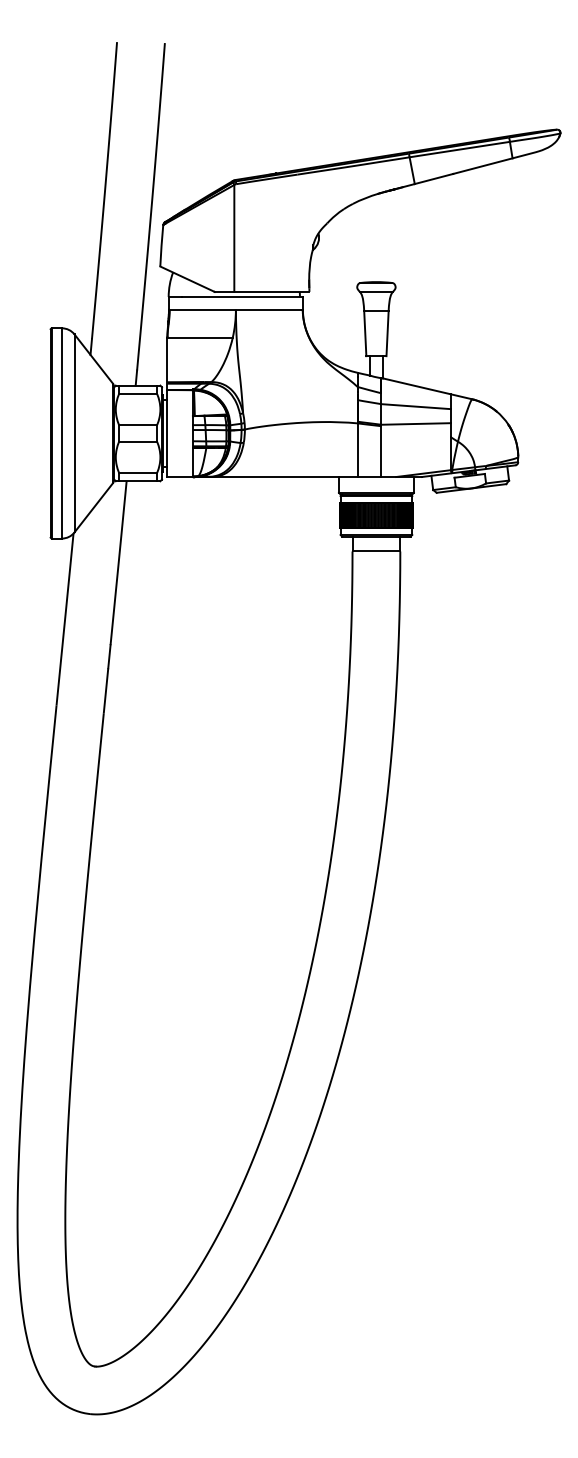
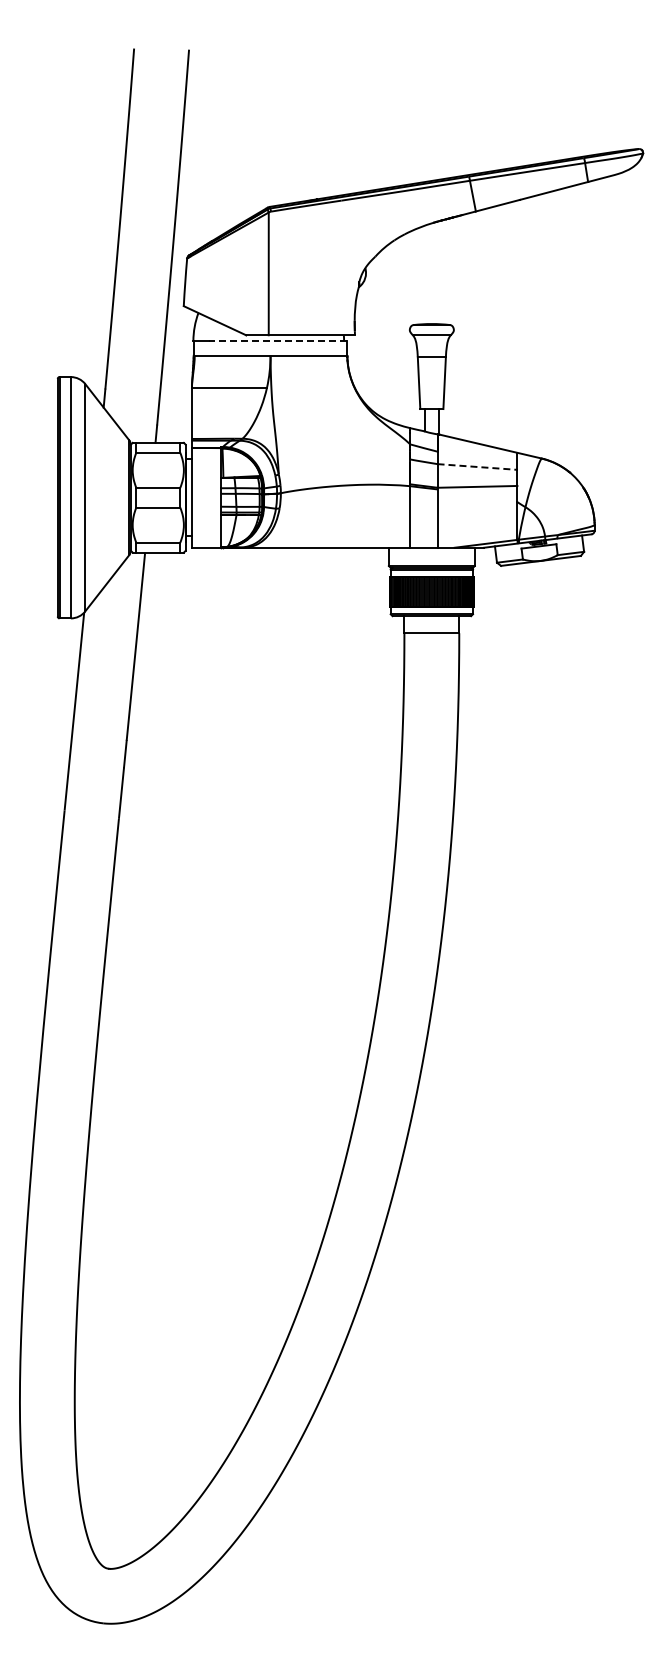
line: (241, 297) -> (277, 341), solid -> dashed
line: (416, 407) -> (477, 467), solid -> dashed

